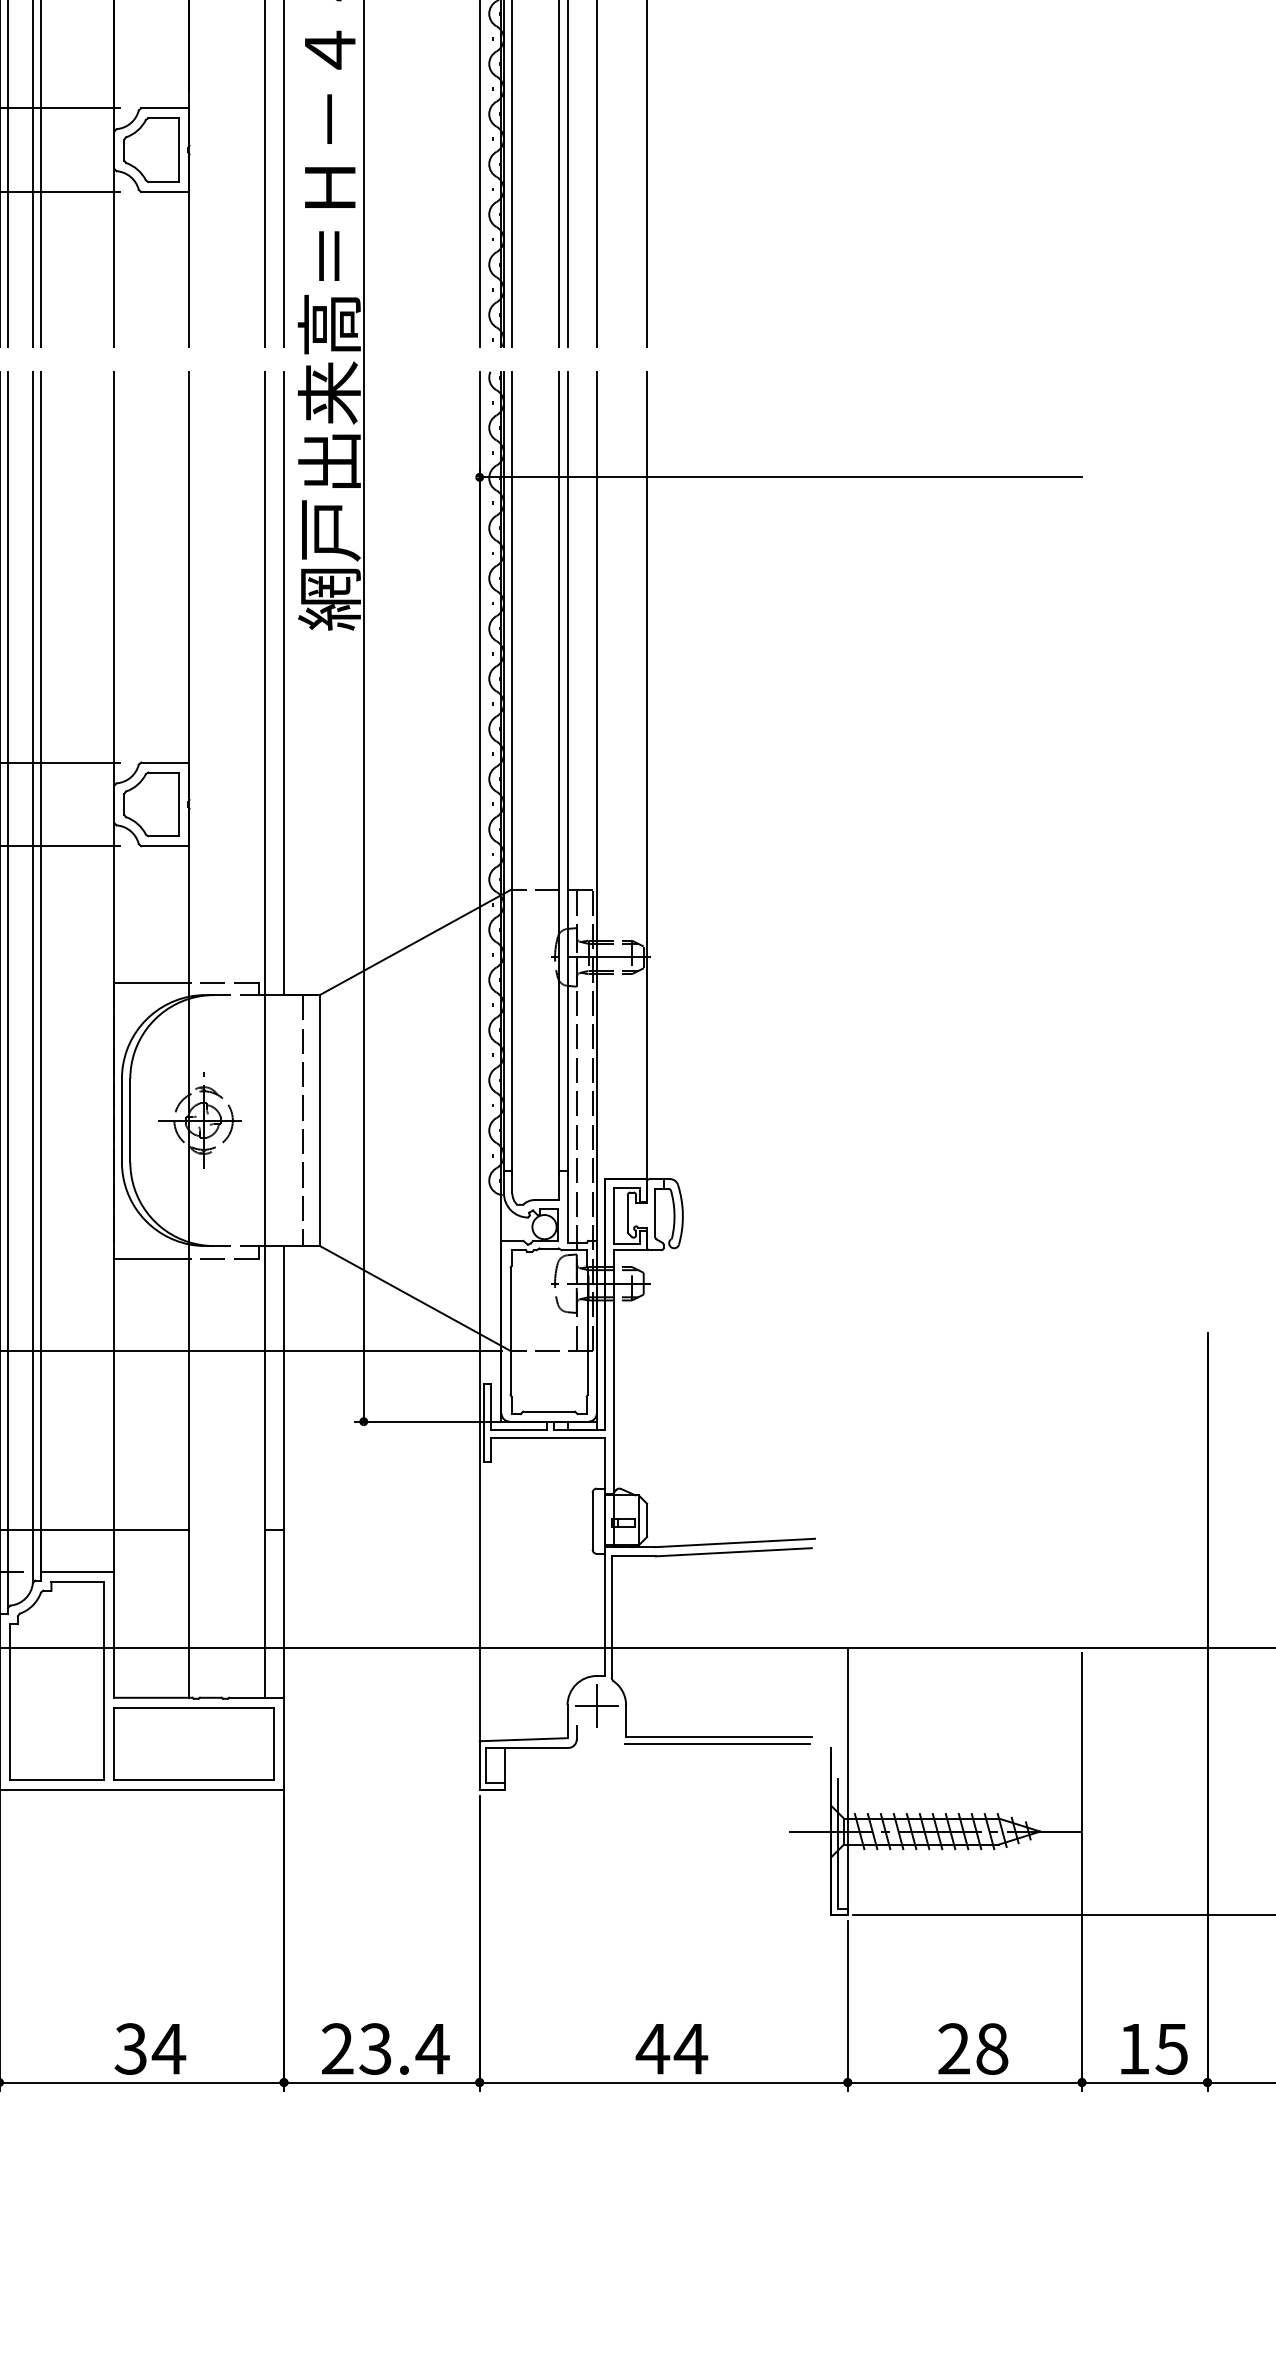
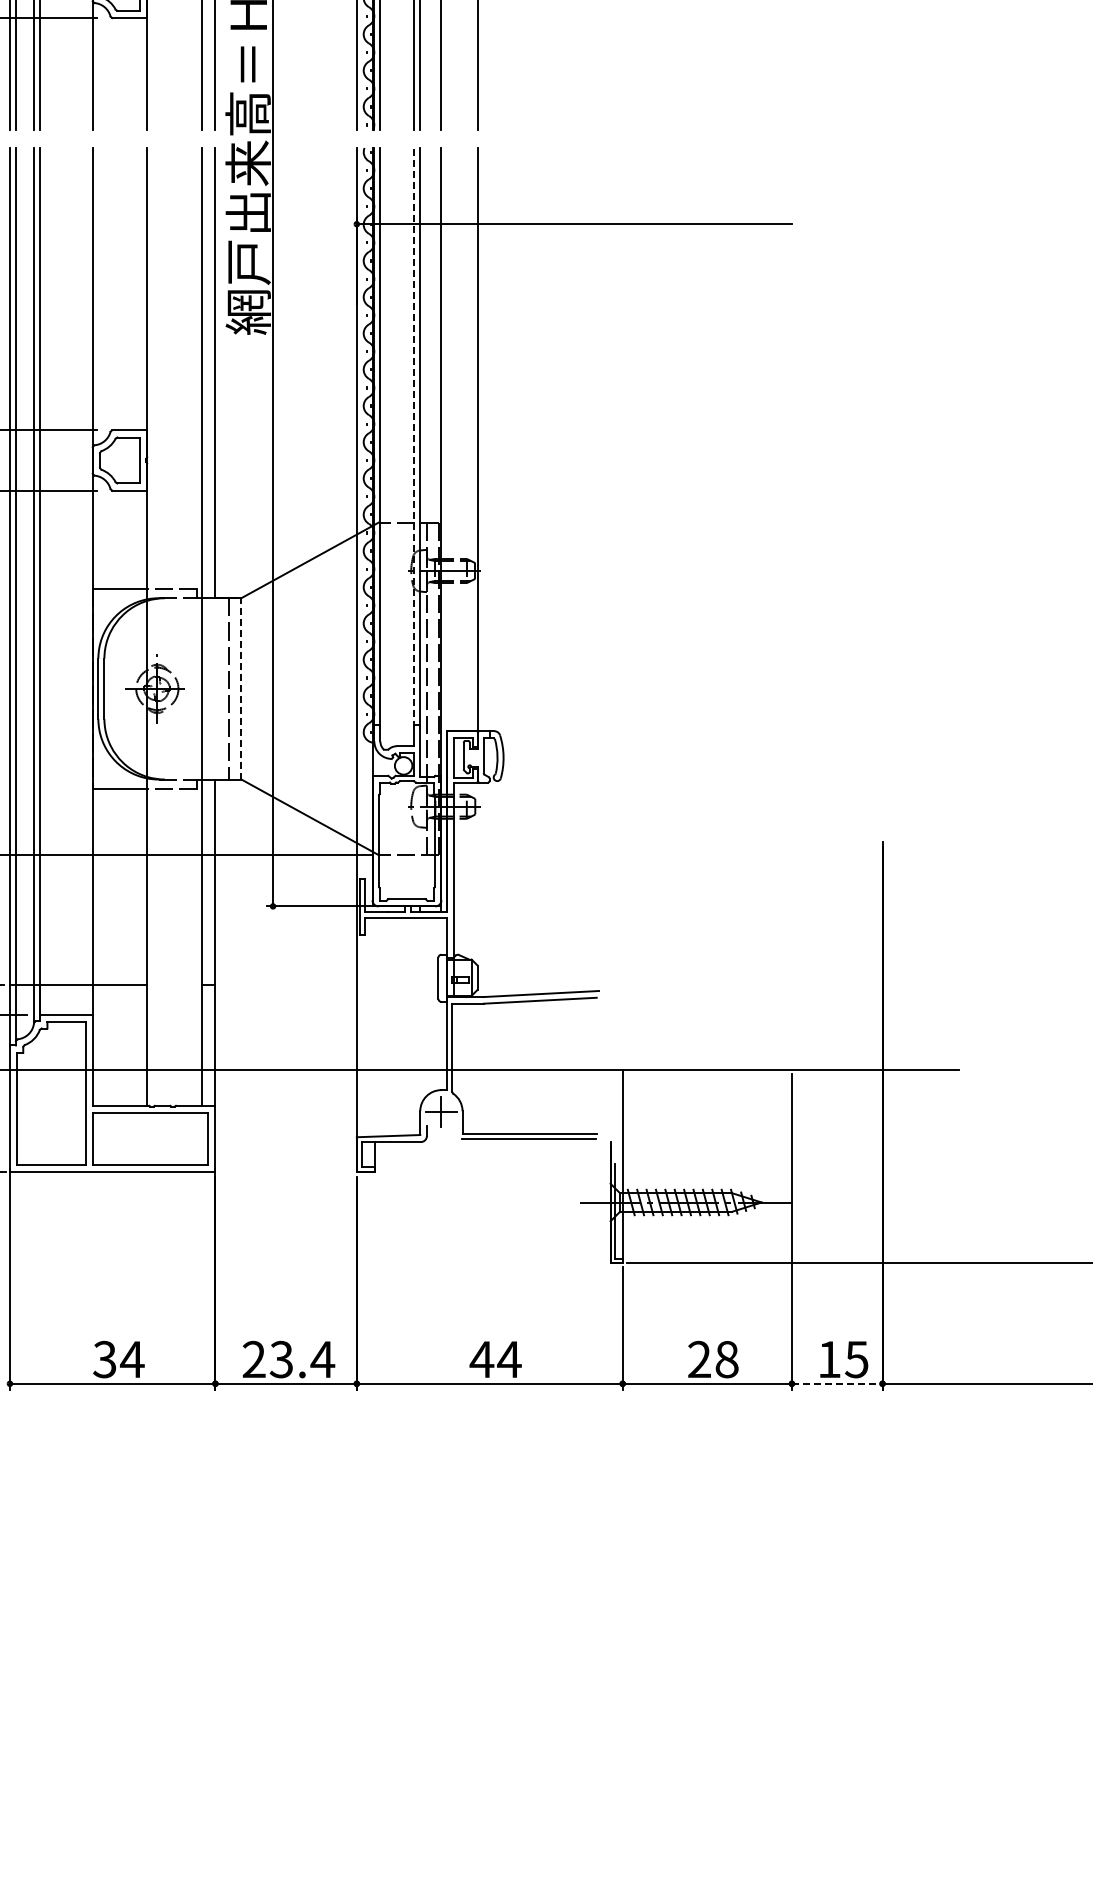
line: (559, 772) -> (414, 437), solid -> dashed
line: (320, 1120) -> (241, 688), solid -> dashed
line: (1145, 2082) -> (837, 1383), solid -> dashed

